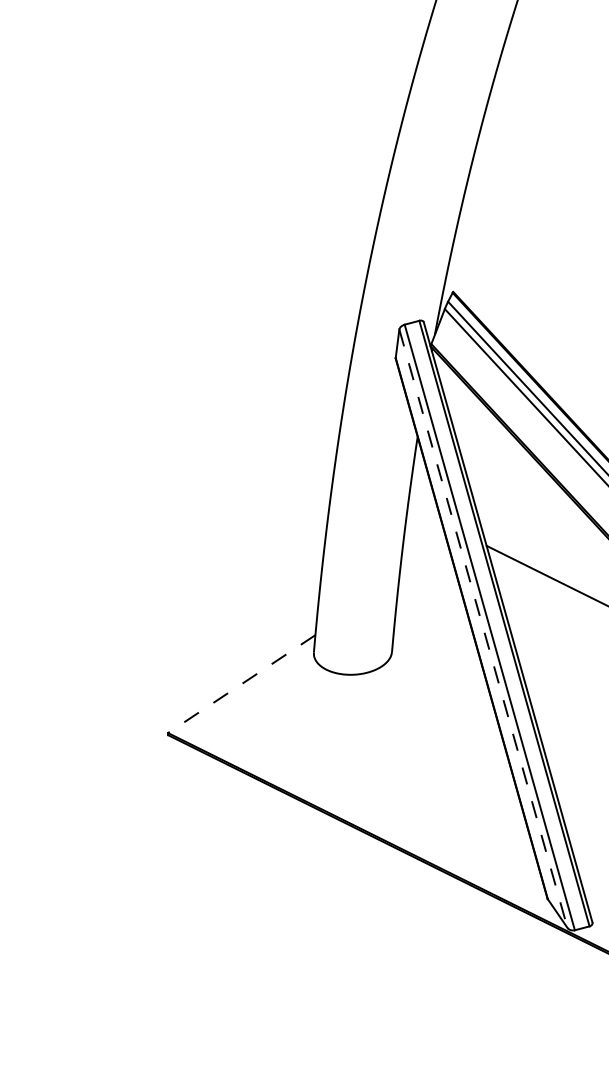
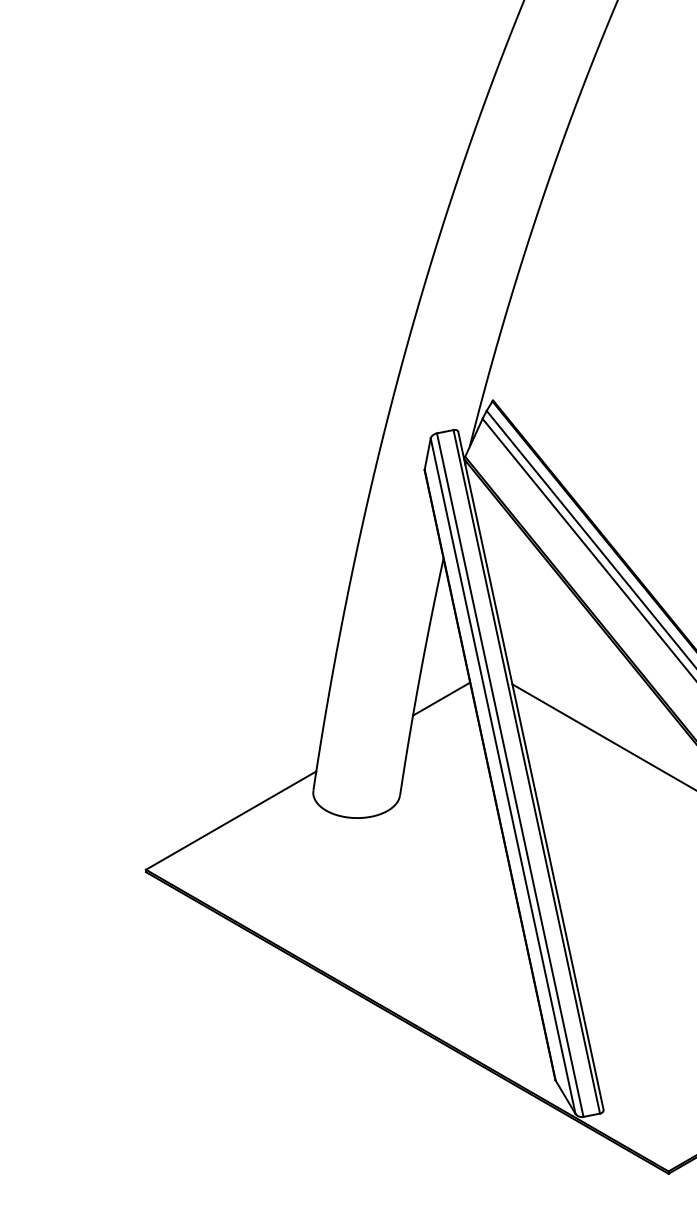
line: (423, 562) -> (441, 698), added
line: (483, 629) -> (503, 776), dashed -> solid
line: (241, 684) -> (230, 820), dashed -> solid

